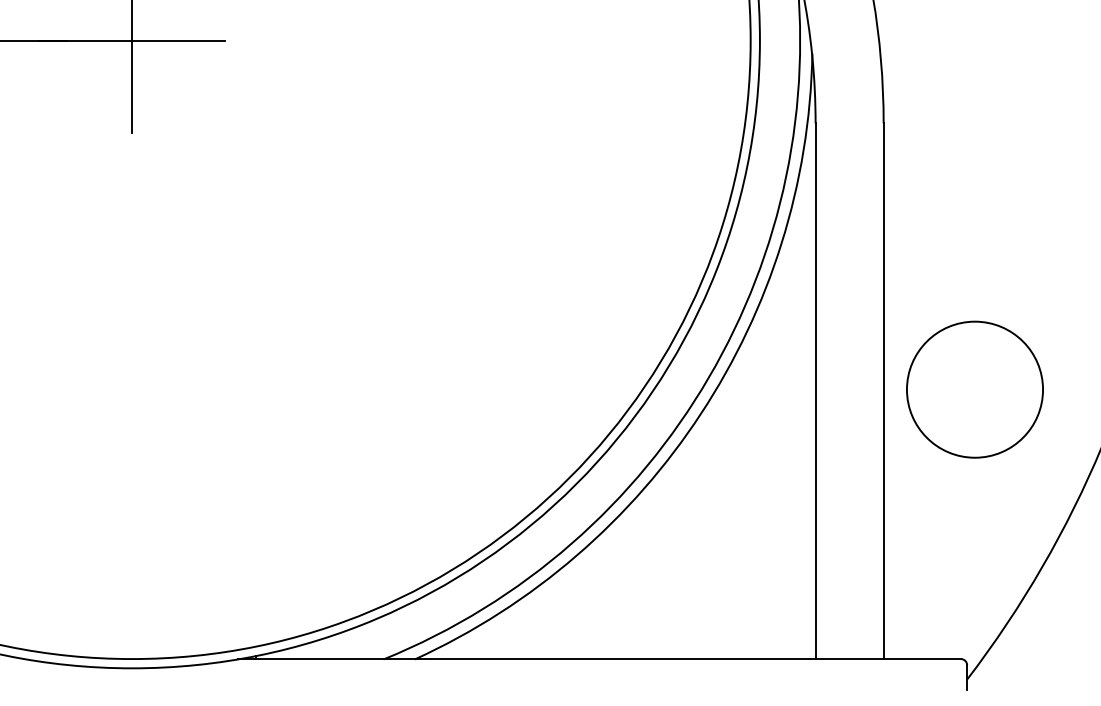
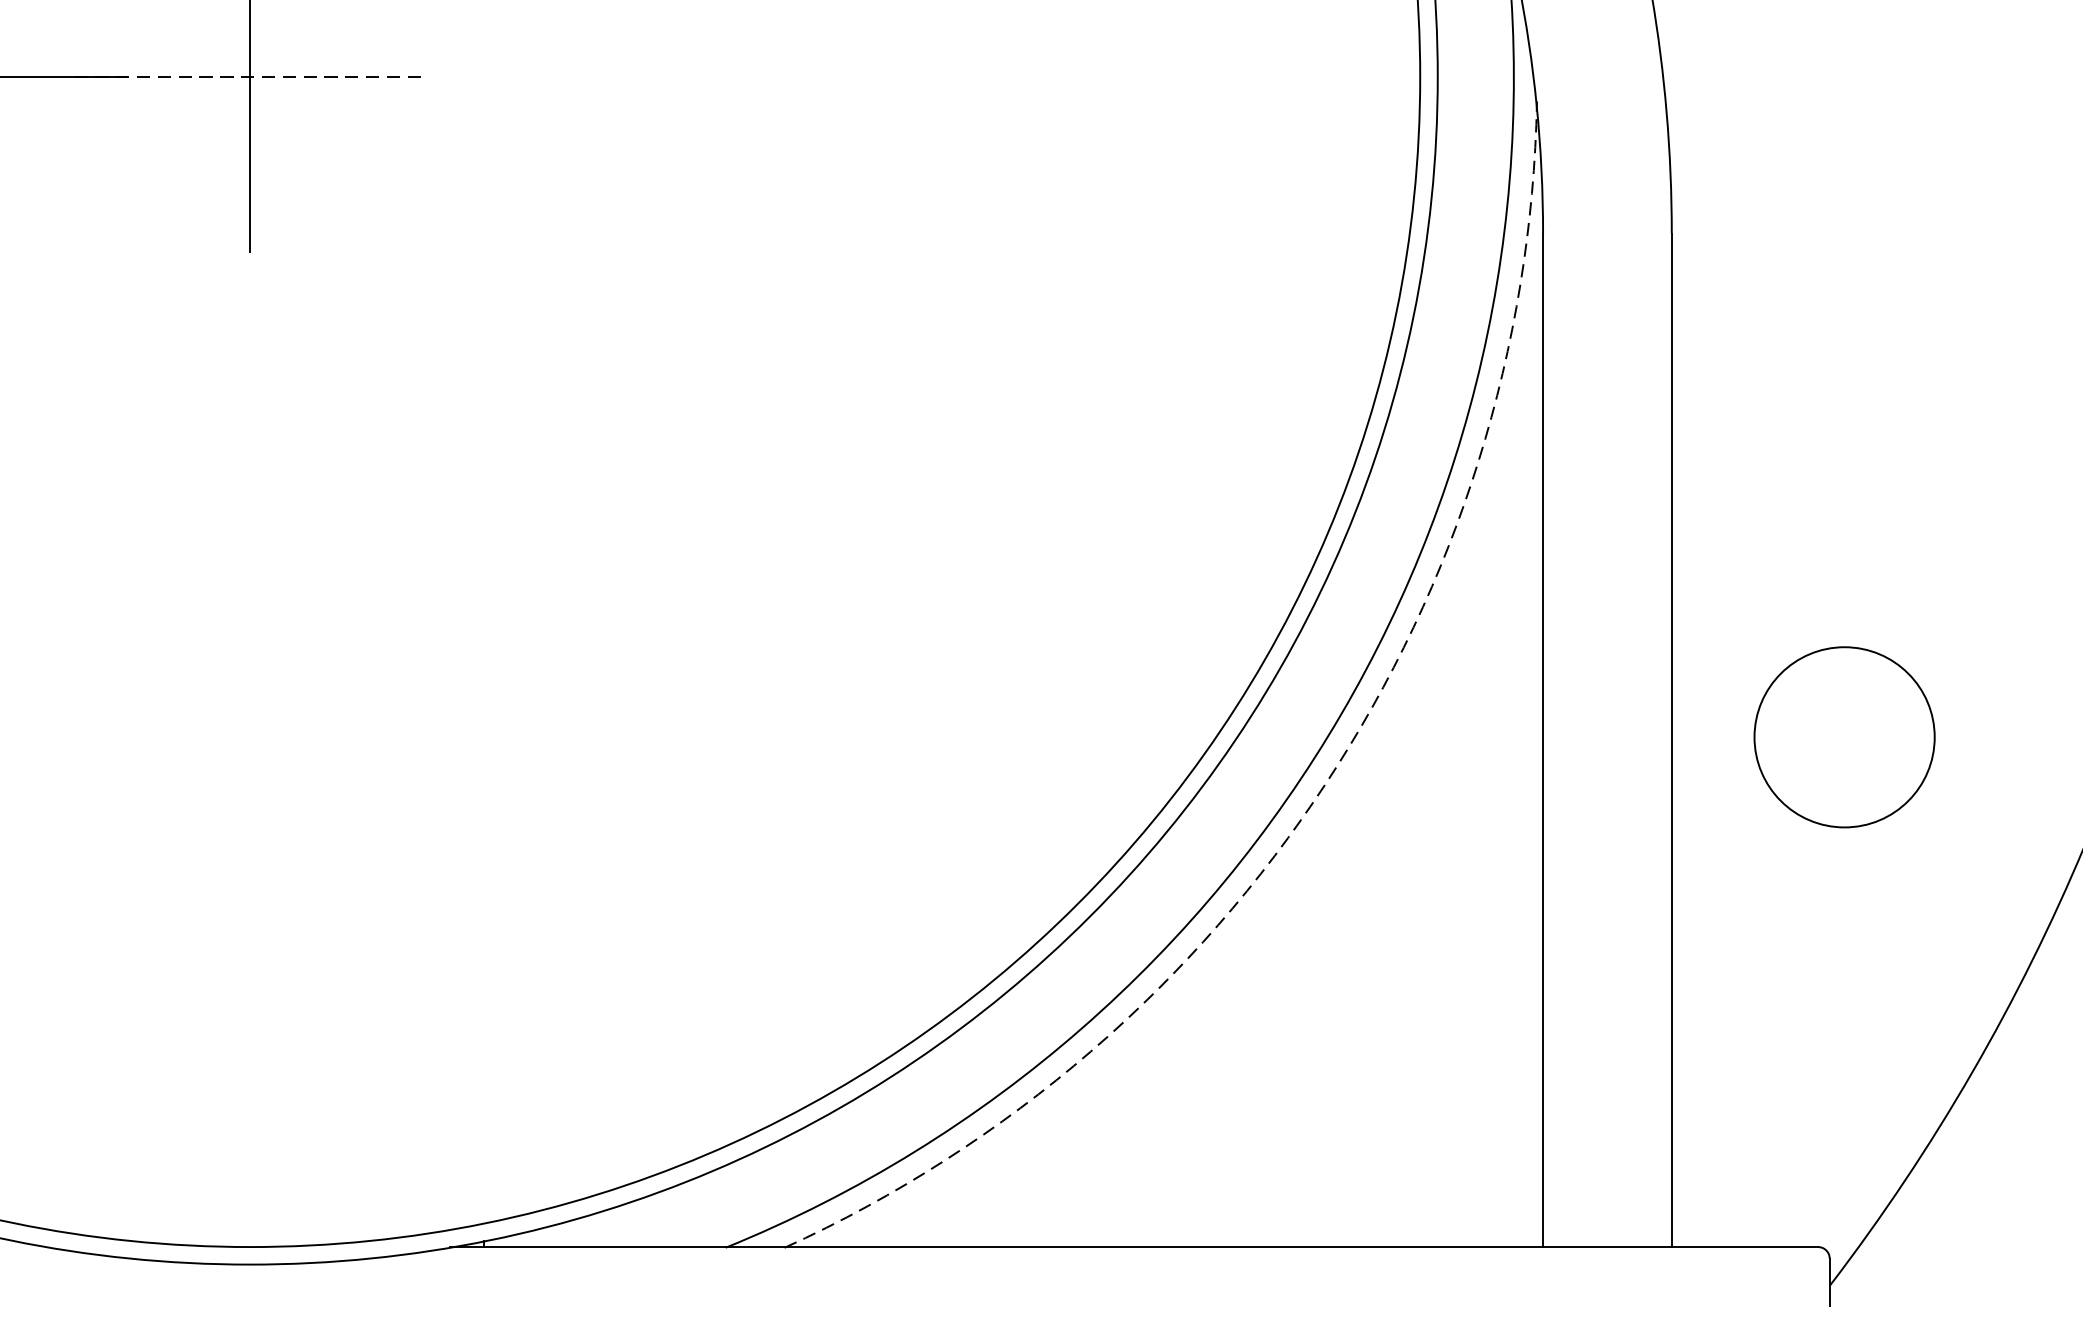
line: (132, 40) -> (250, 76), solid -> dashed
circle: (974, 389) -> (1843, 737), size x0.7
arc: (700, 413) -> (1325, 782), solid -> dashed

